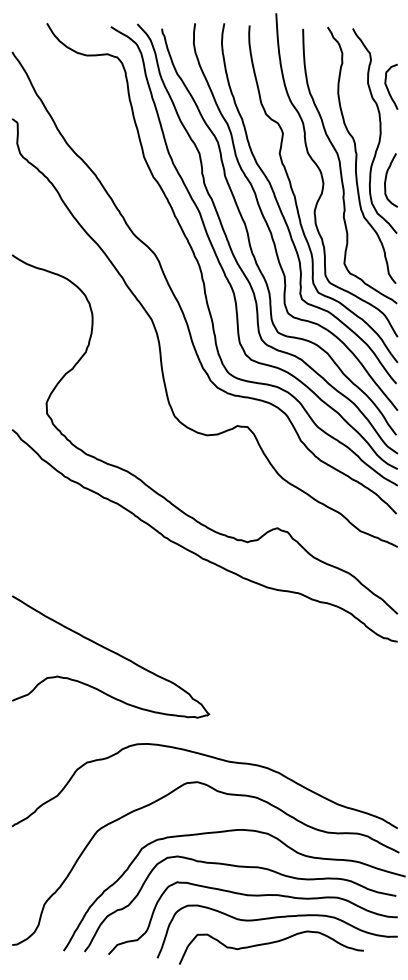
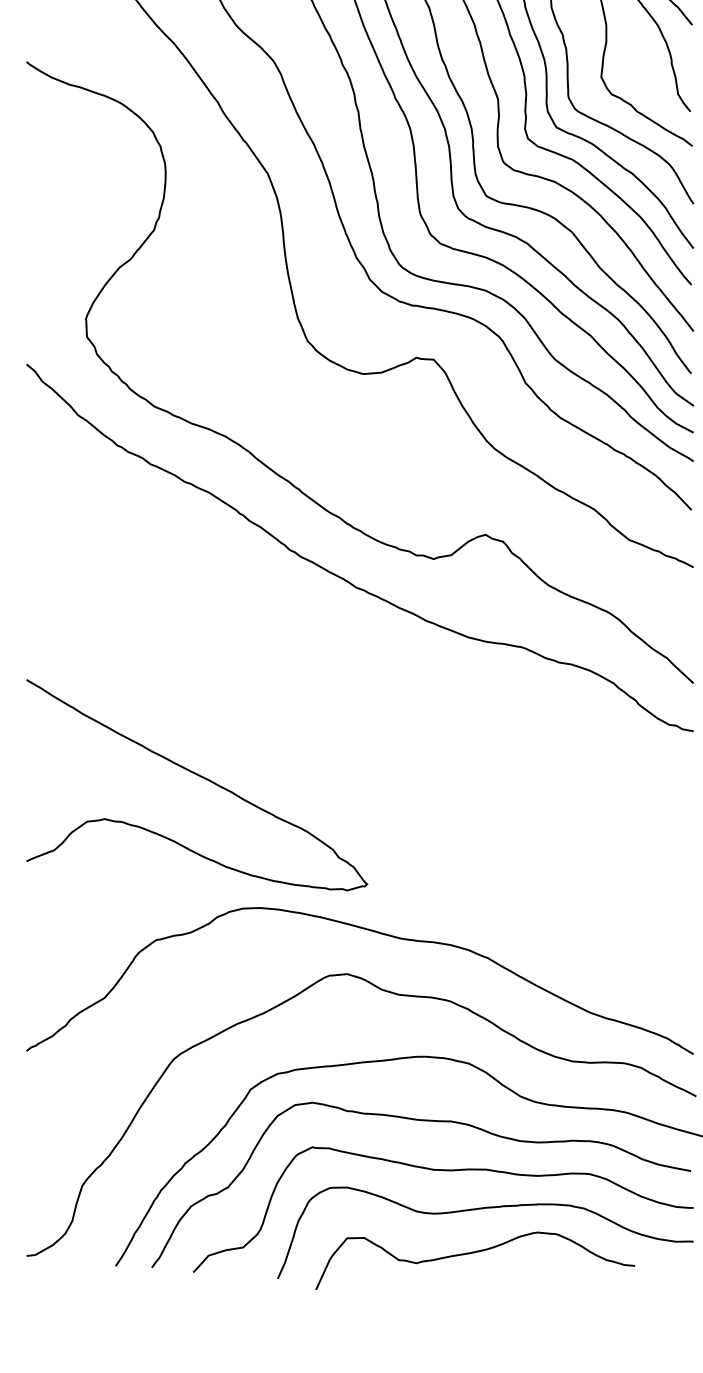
curve: (113, 653) -> (201, 779), moved

